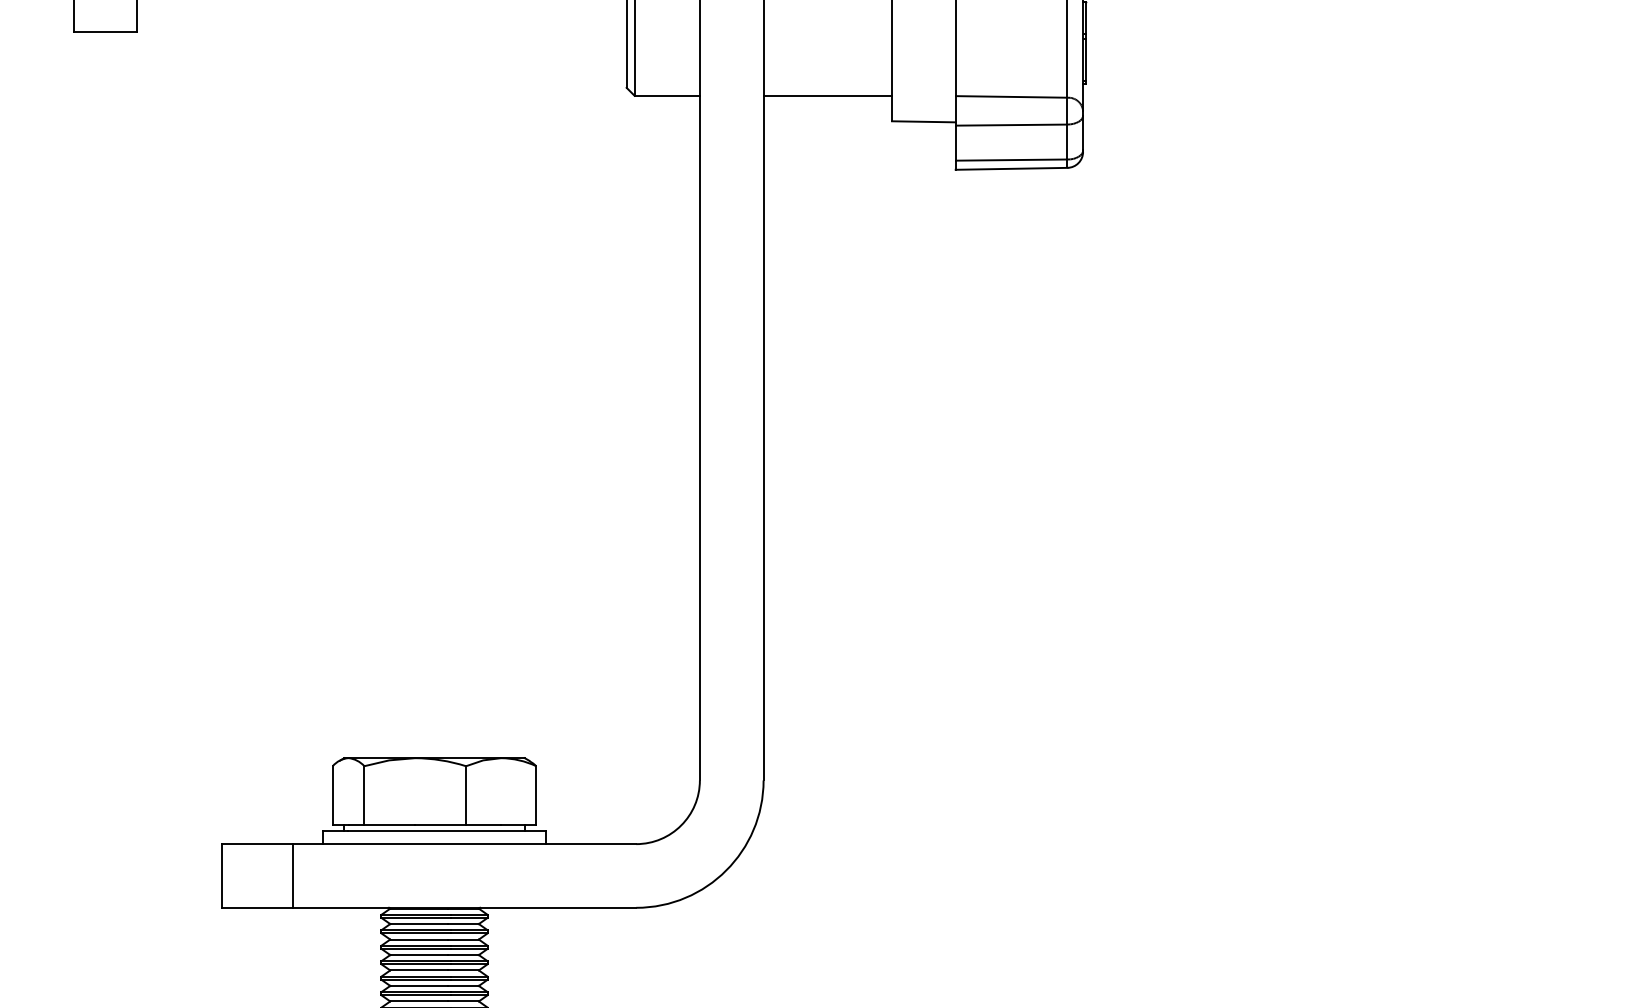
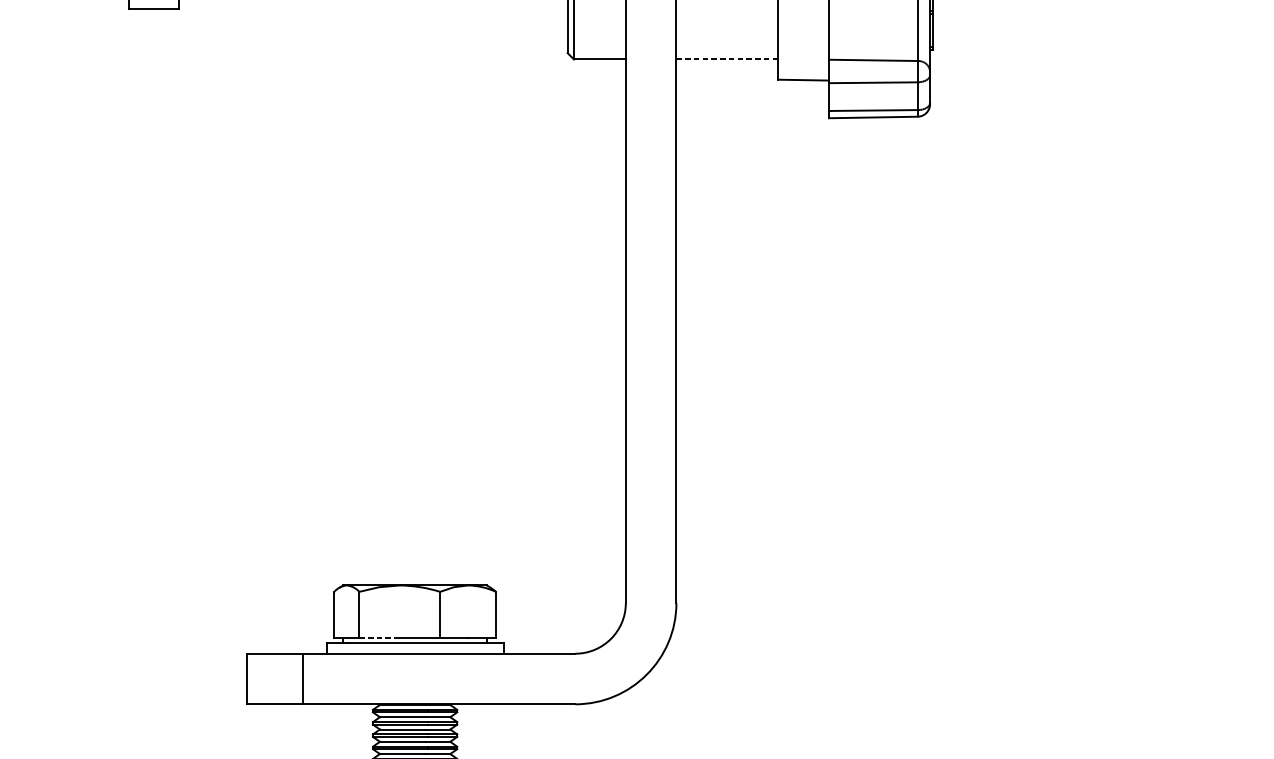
line: (828, 95) -> (727, 59), solid -> dashed
line: (389, 824) -> (379, 638), solid -> dashed

